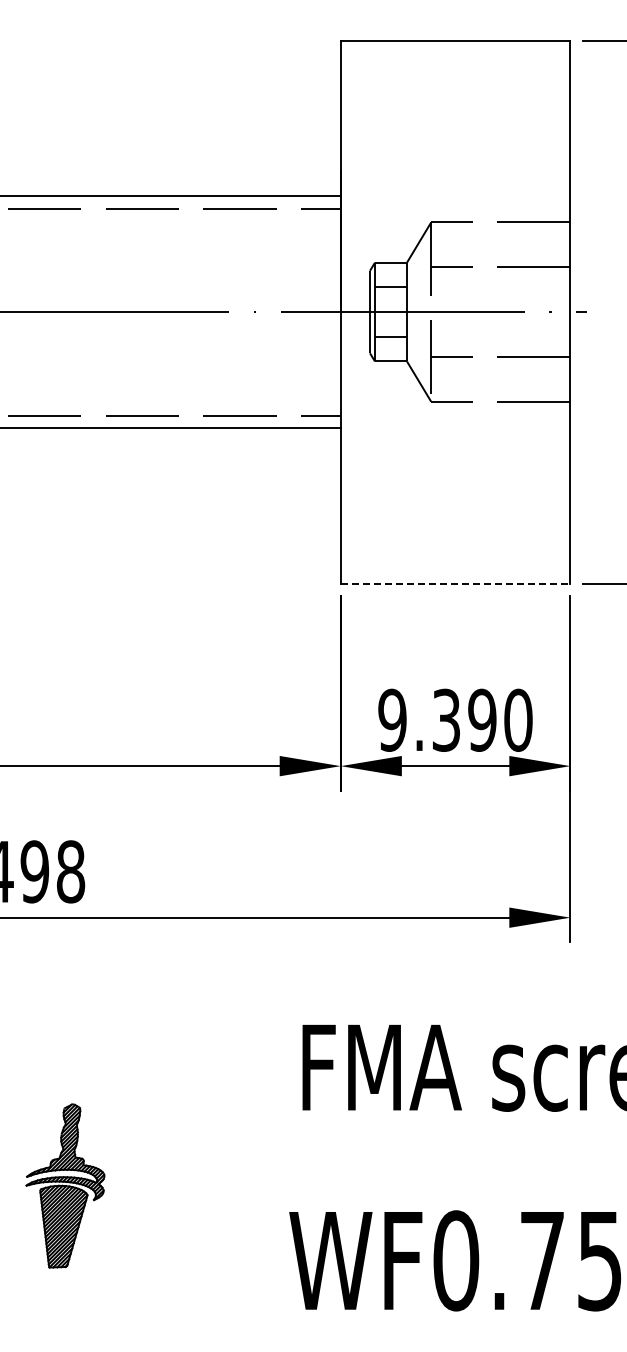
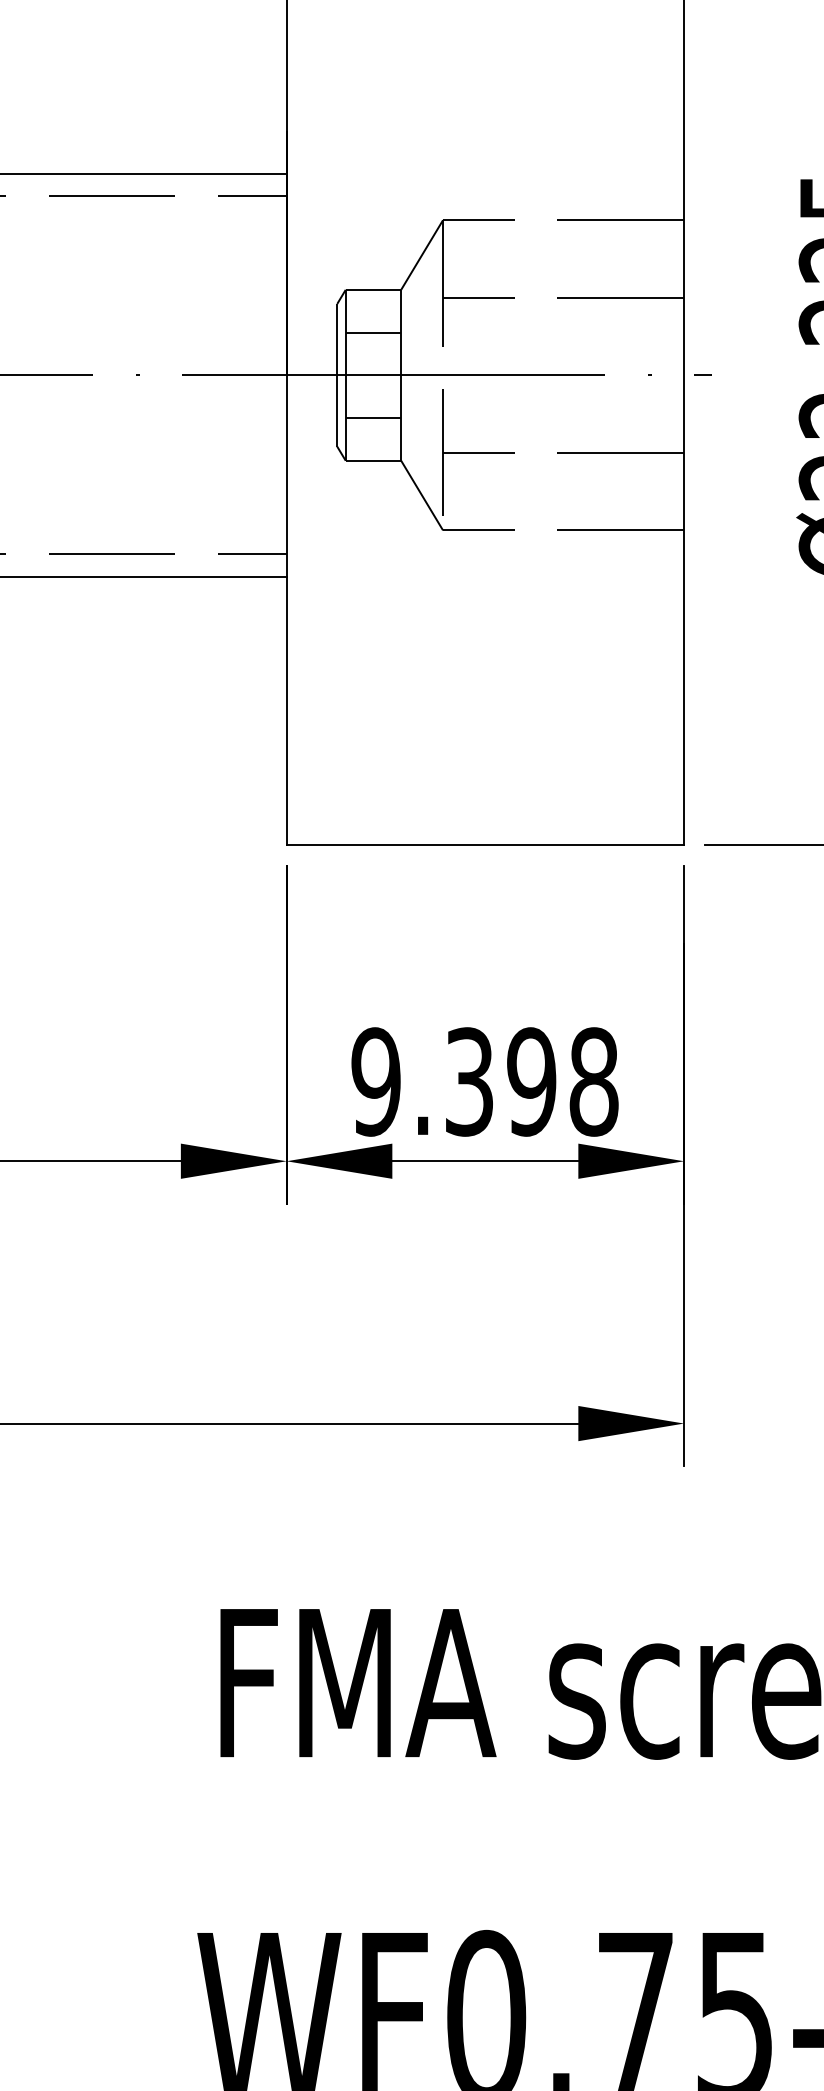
line: (455, 583) -> (485, 845), dashed -> solid
text: (518, 720) -> (594, 1082), 9.390 -> 9.398

